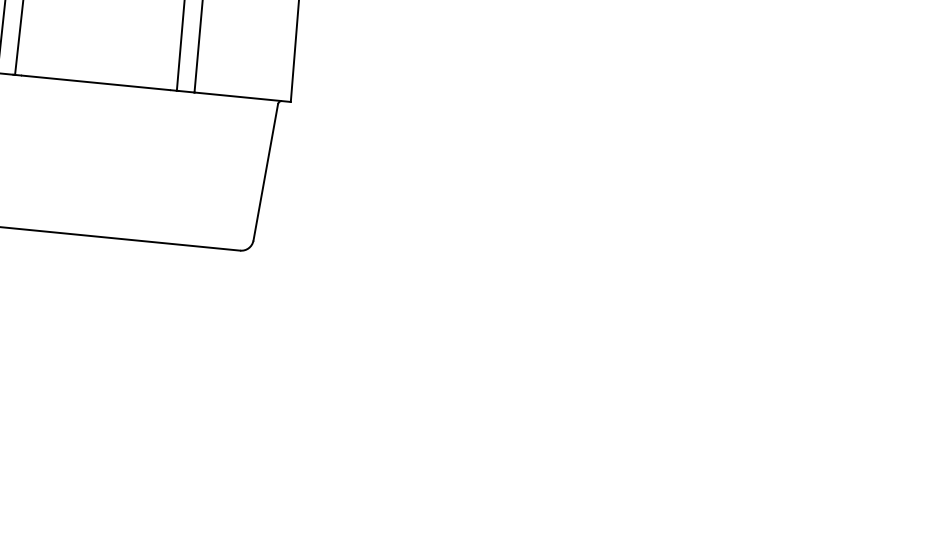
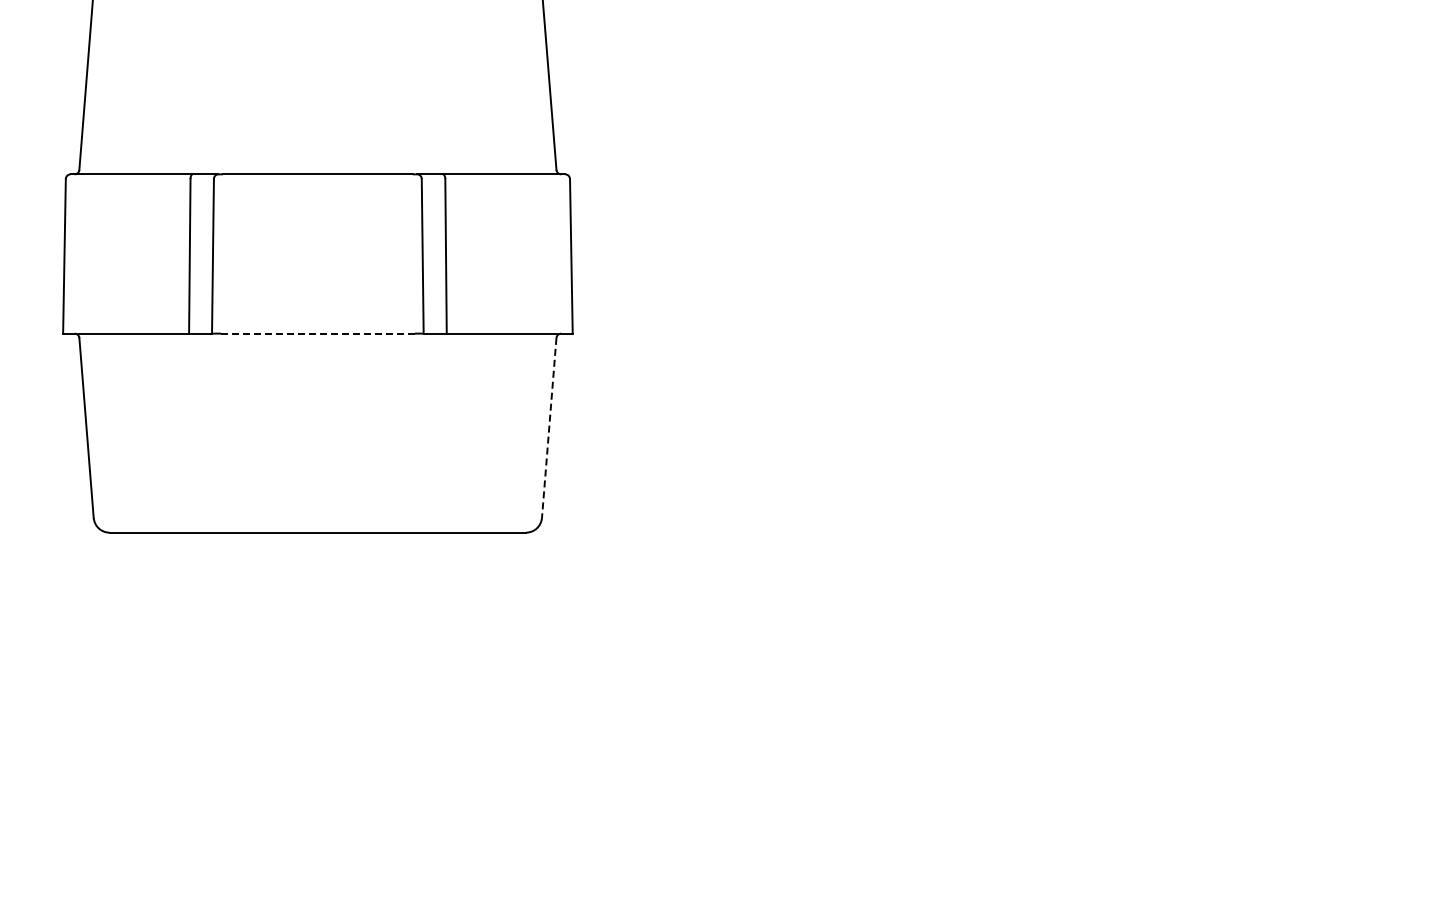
line: (95, 82) -> (317, 333), solid -> dashed
line: (265, 172) -> (549, 428), solid -> dashed

